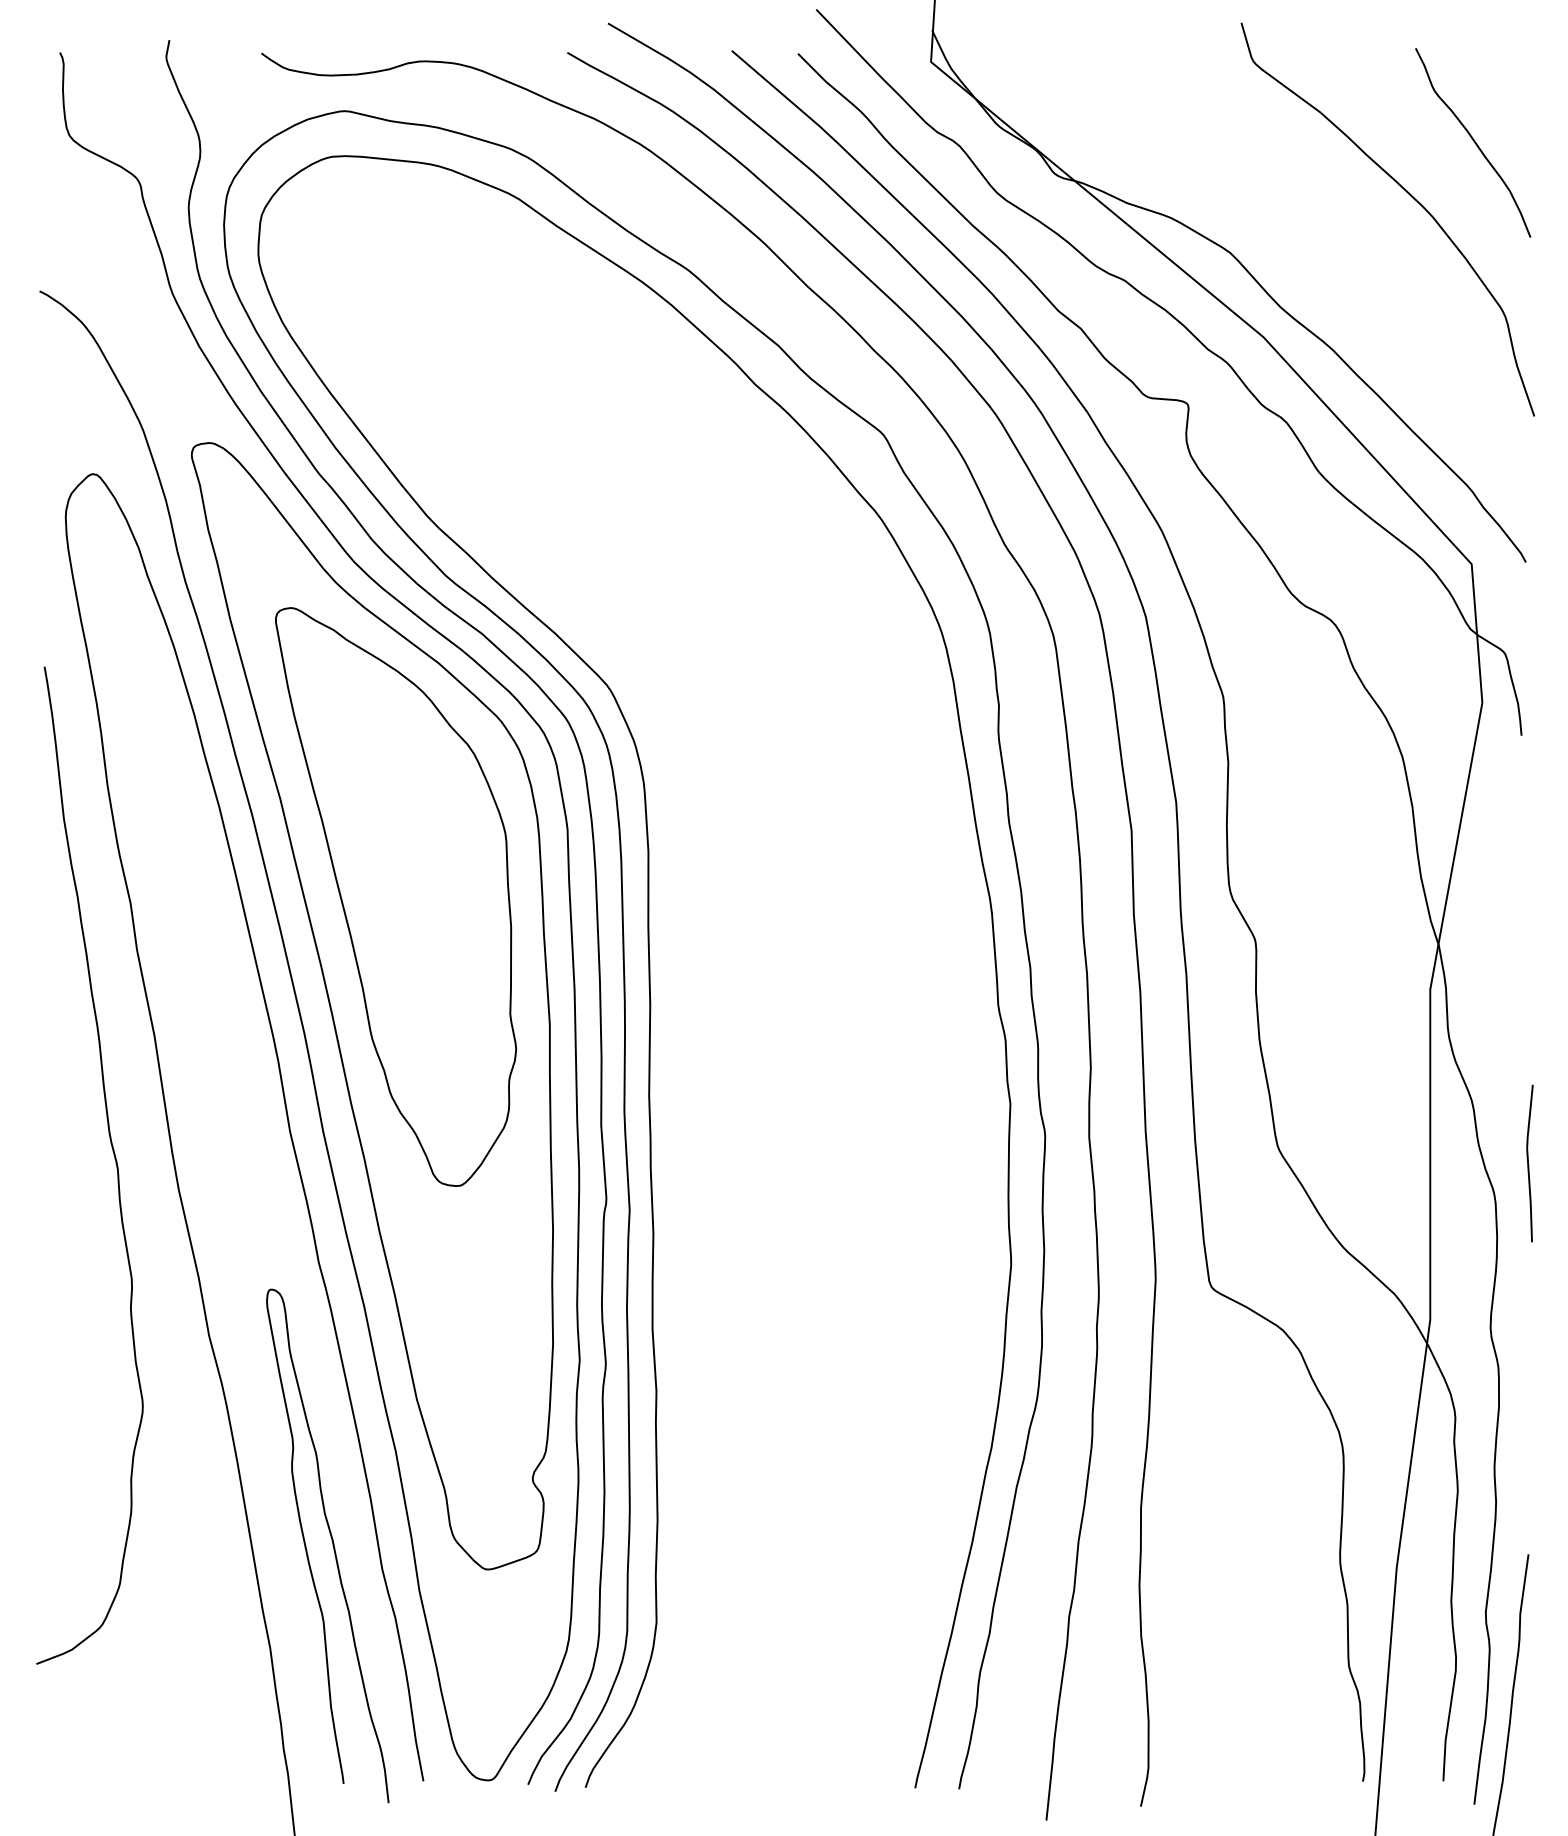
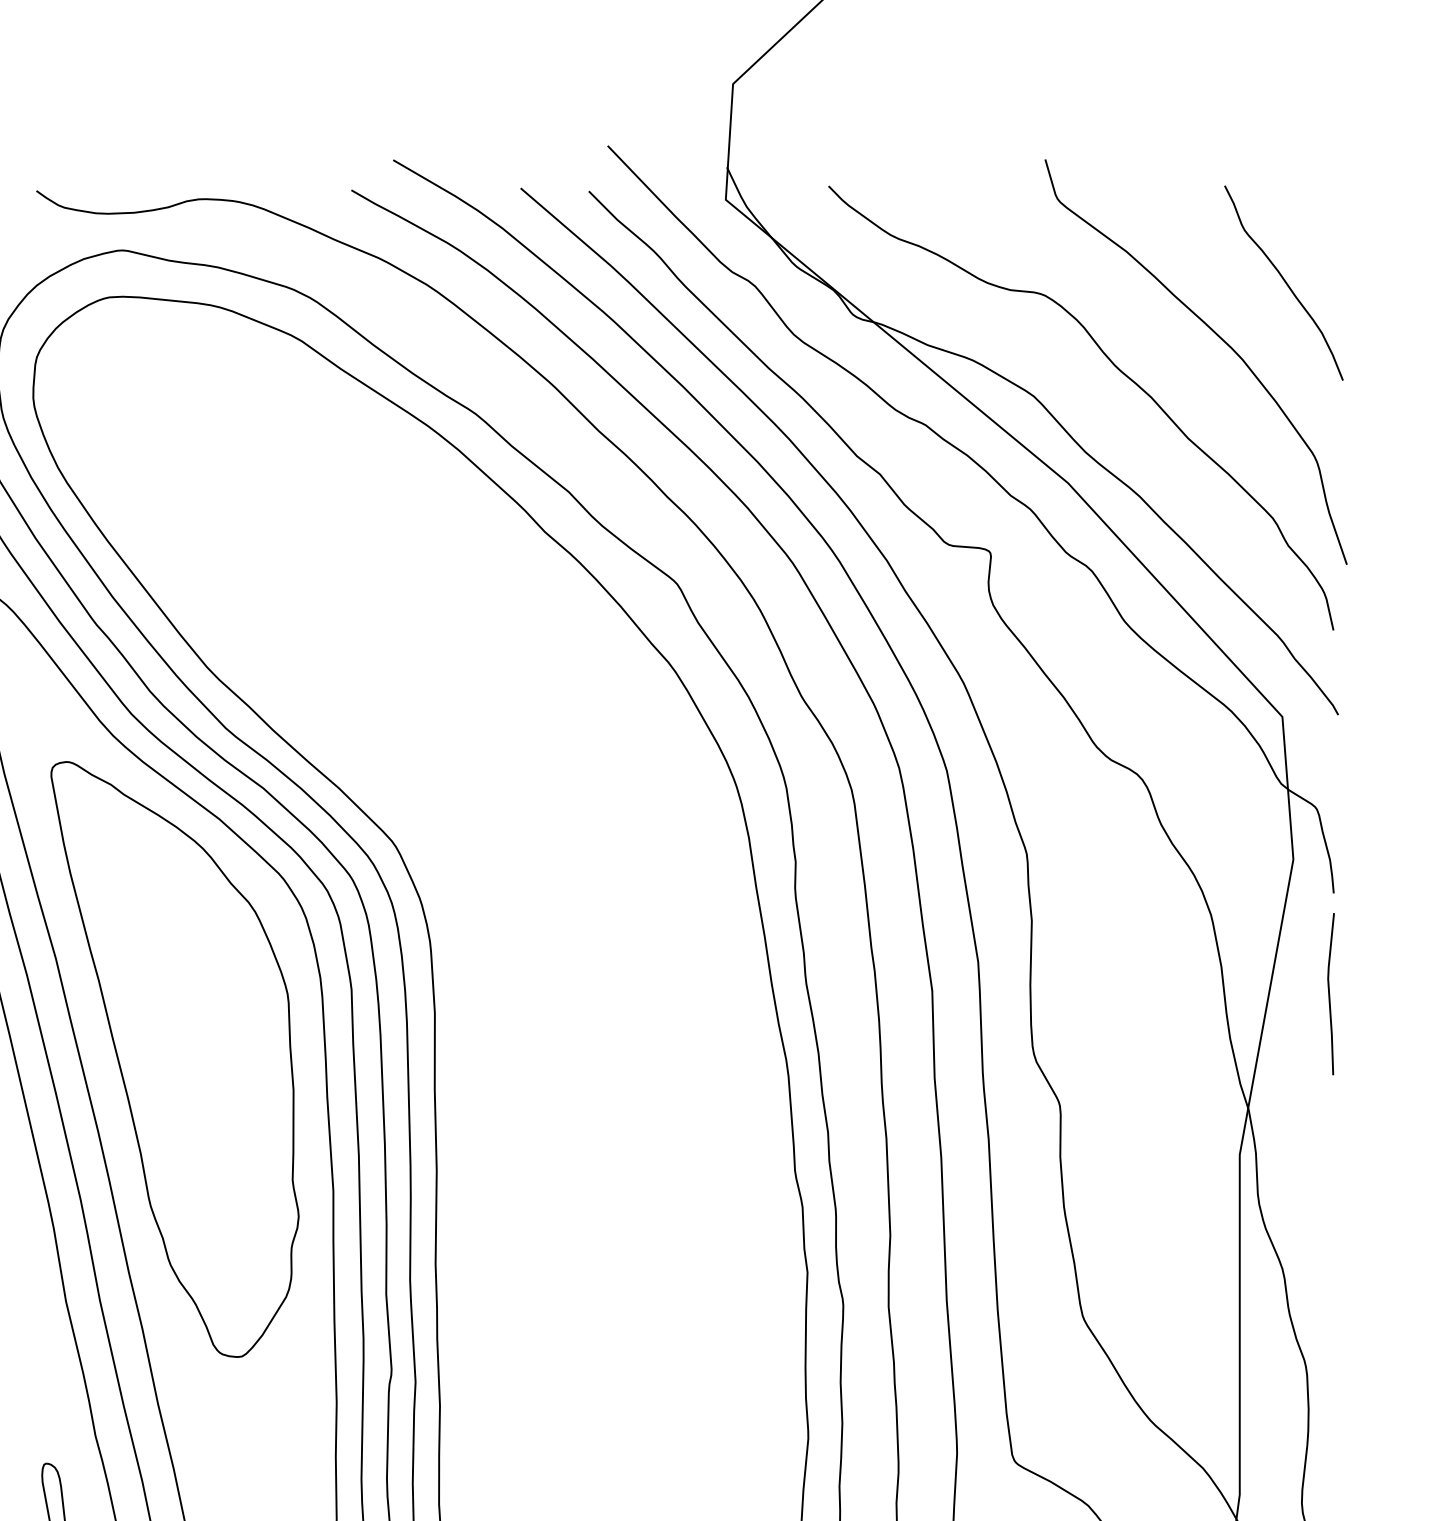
curve: (1312, 227) -> (1118, 370), added
line: (1528, 1163) -> (1329, 994), moved

